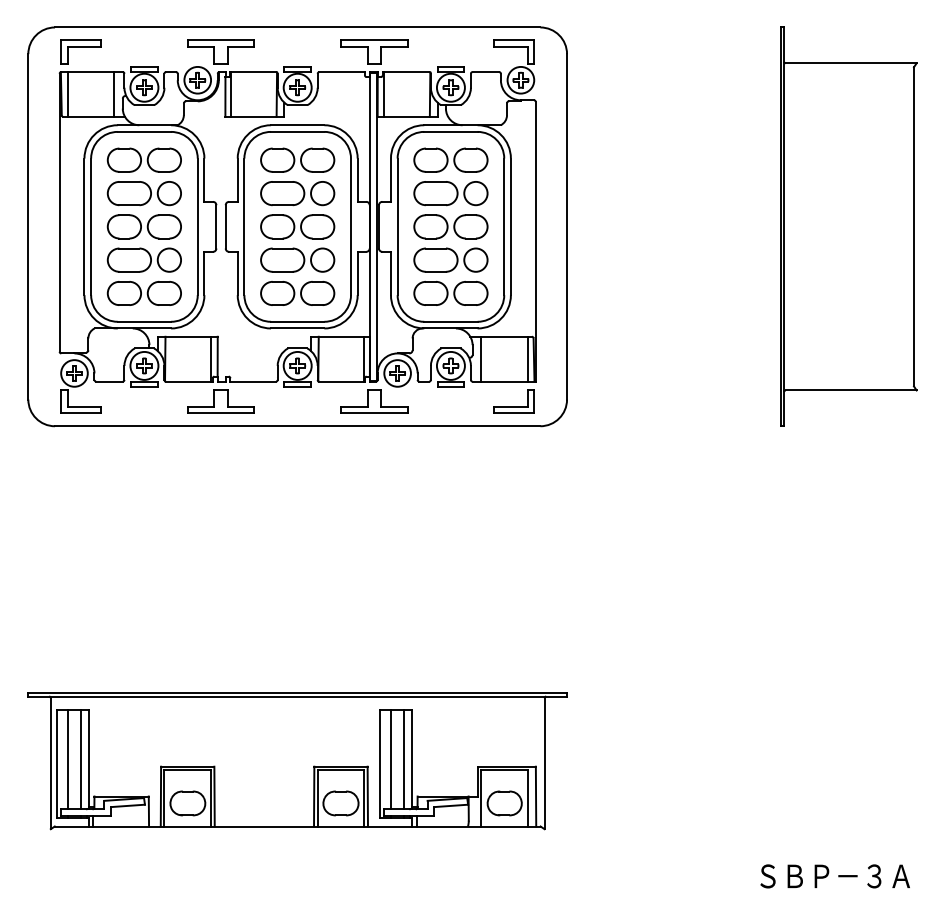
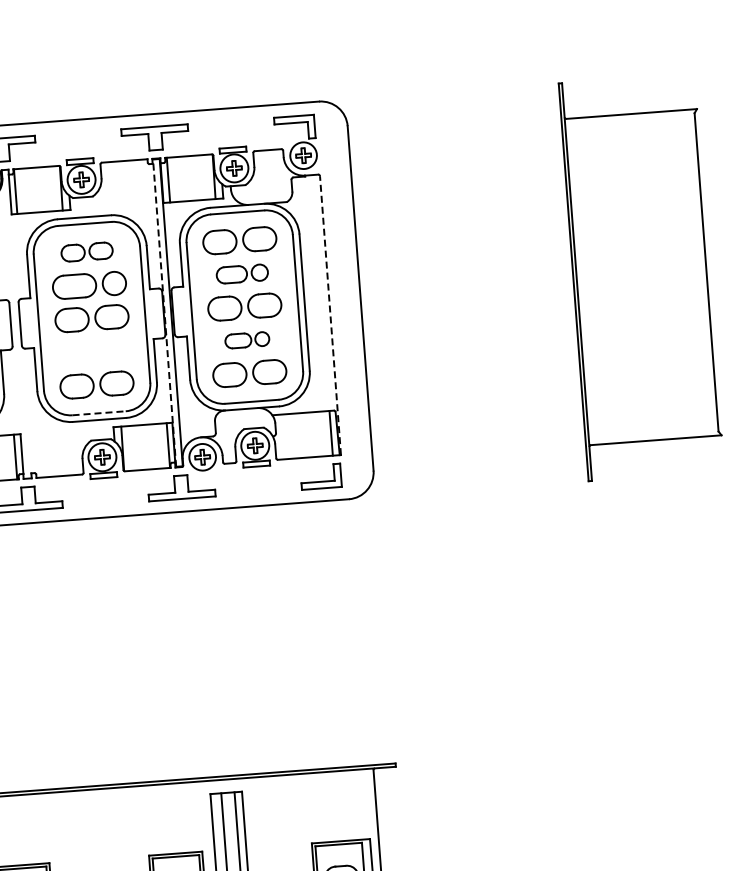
part: (297, 159) -> (86, 251), size x0.7
part: (450, 193) -> (241, 273), size x0.7
line: (370, 226) -> (164, 312), solid -> dashed
line: (535, 241) -> (330, 315), solid -> dashed
part: (297, 259) -> (94, 351), removed
part: (450, 259) -> (246, 339), size x0.6
line: (297, 321) -> (98, 413), solid -> dashed
line: (480, 358) -> (284, 436), removed

